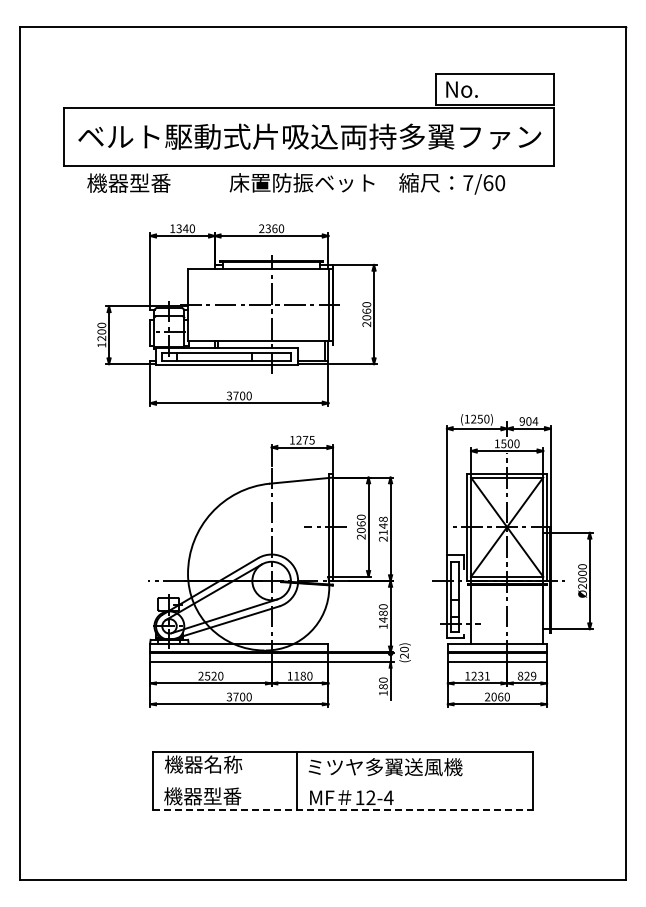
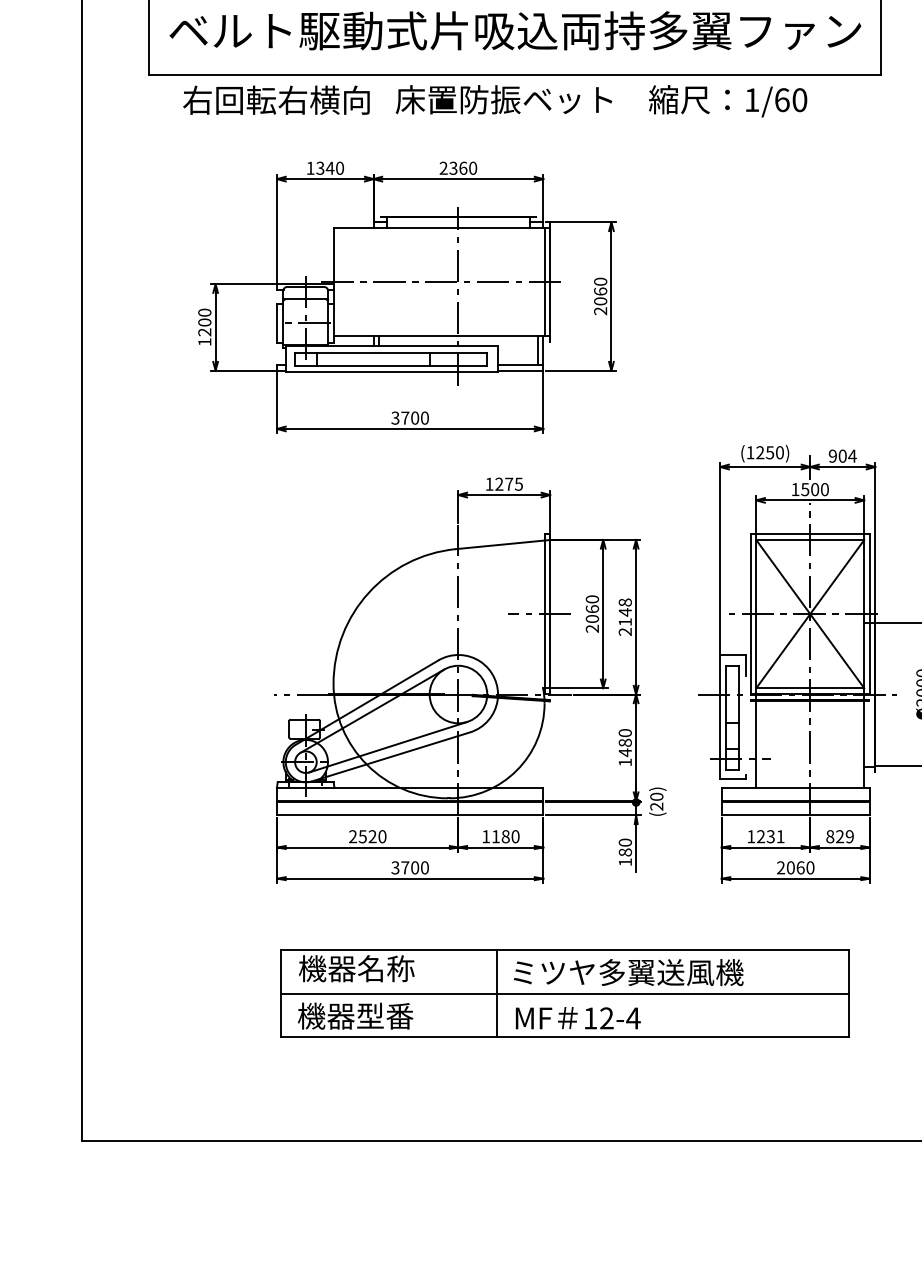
text: (149, 182) -> (276, 99), 機器型番 -> 右回転右横向
text: (468, 182) -> (752, 99), 7/60 -> 1/60
line: (342, 781) -> (564, 994), added
line: (343, 810) -> (565, 1037), dashed -> solid

